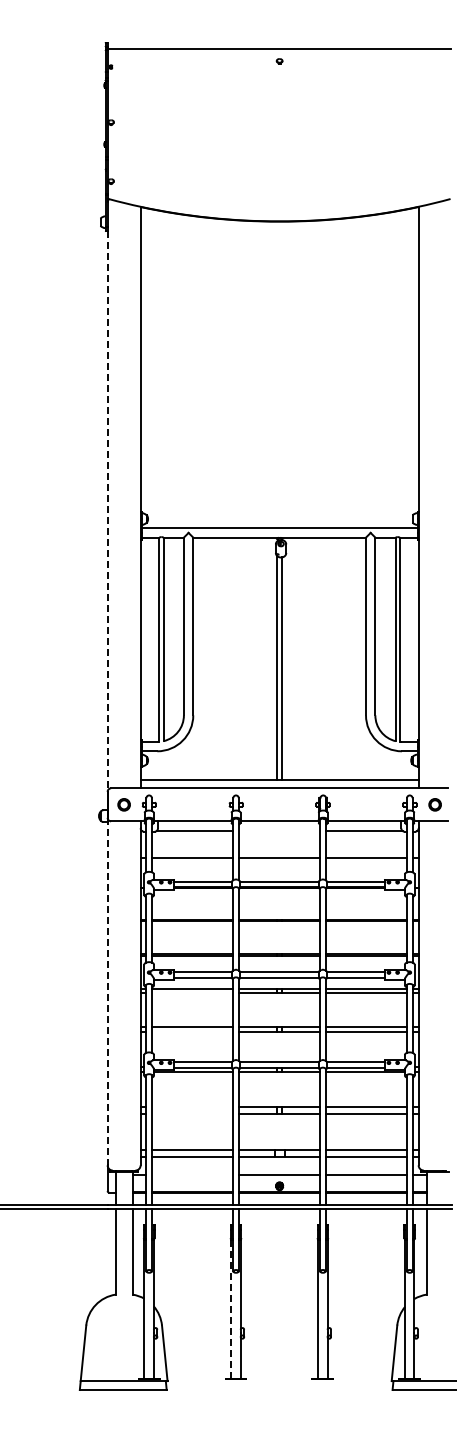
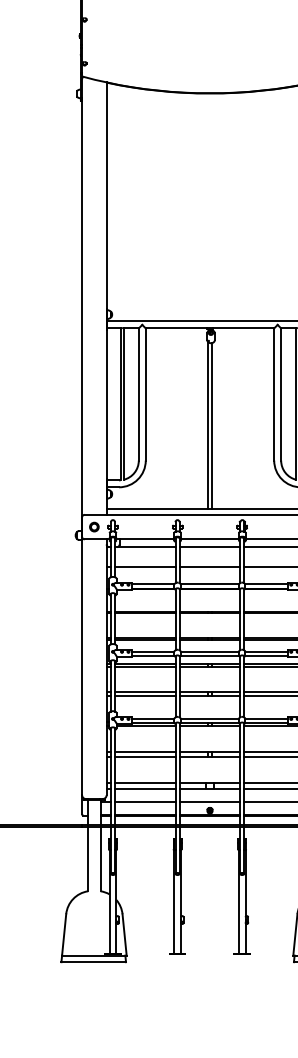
line: (107, 511) -> (82, 309), dashed -> solid
line: (279, 831) -> (209, 546), added
line: (107, 991) -> (82, 665), dashed -> solid
line: (192, 992) -> (145, 666), added
line: (192, 1031) -> (145, 695), added
line: (192, 1107) -> (145, 752), added
line: (192, 1113) -> (145, 756), added
line: (192, 1174) -> (145, 801), added
line: (231, 1308) -> (174, 901), dashed -> solid

